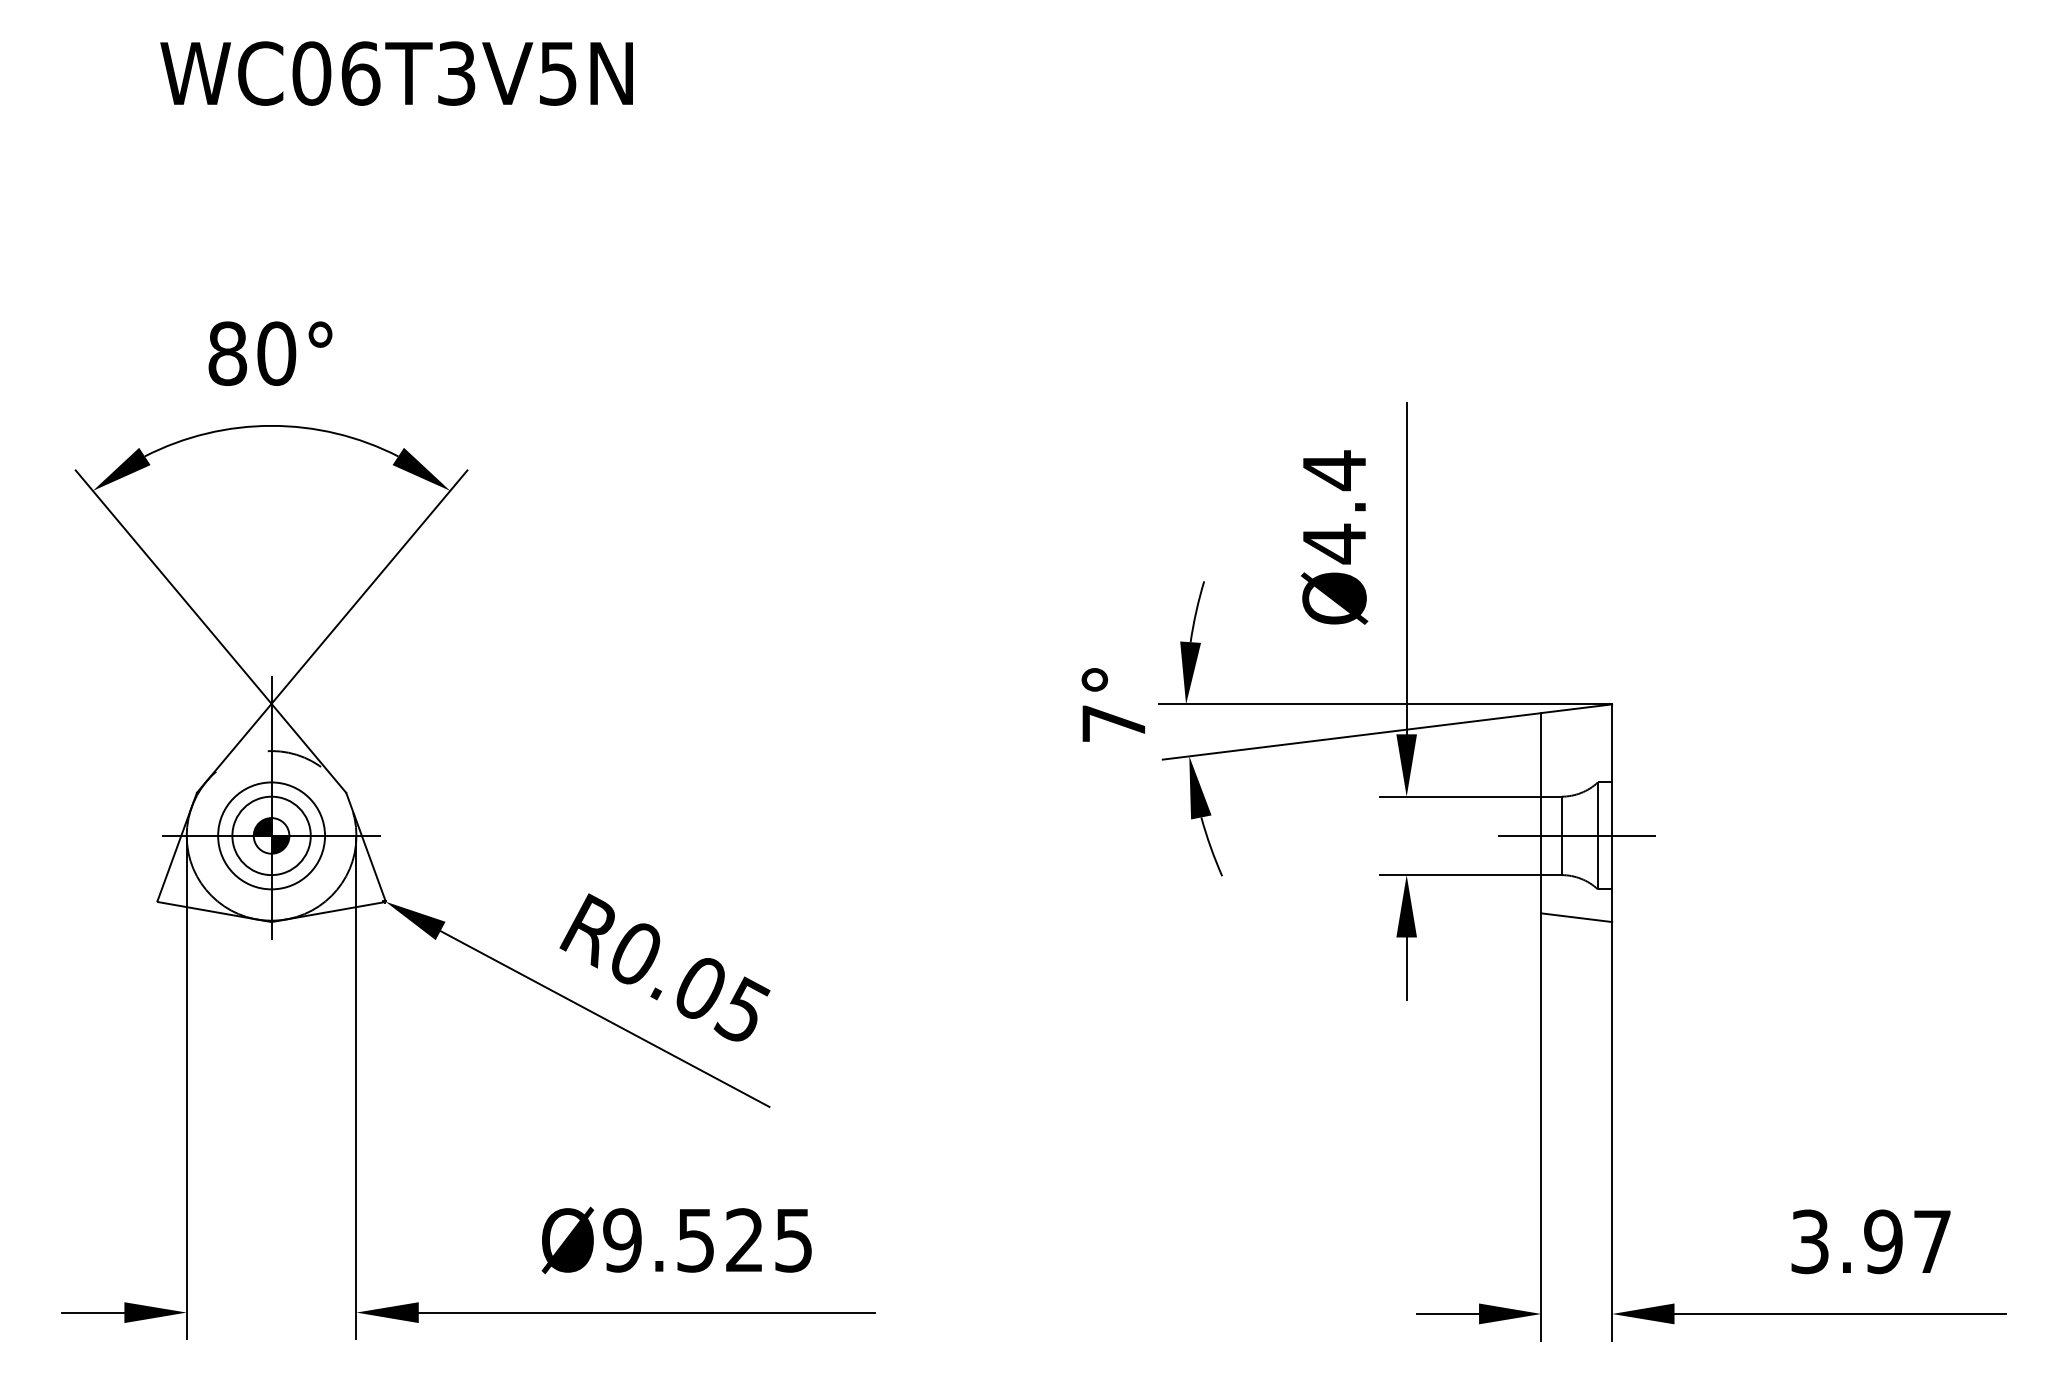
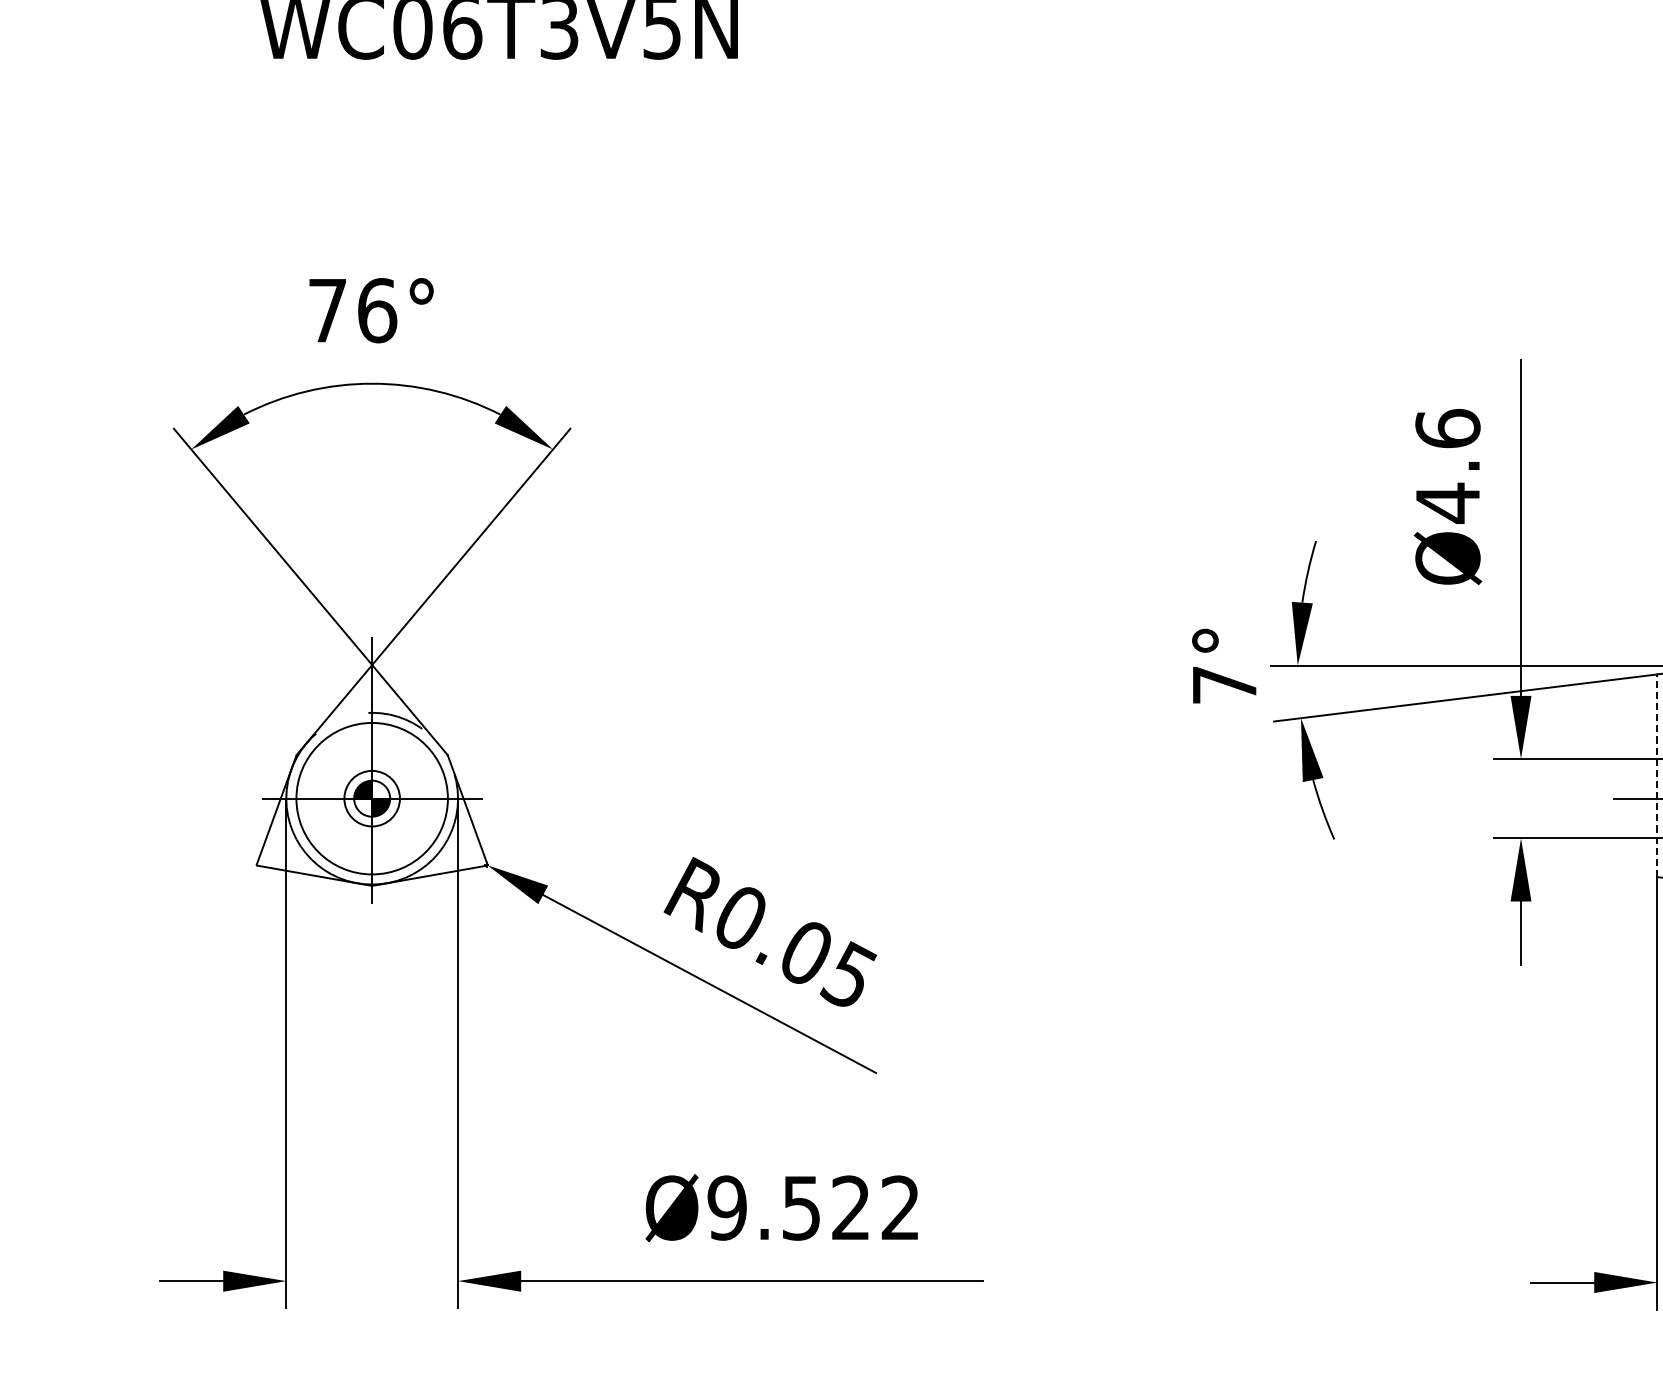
text: (252, 353) -> (352, 310), 80° -> 76°
text: (1334, 470) -> (1447, 428), Ø4.4 -> Ø4.6
line: (1541, 812) -> (1657, 775), solid -> dashed
circle: (271, 835) -> (372, 798), size x0.7
circle: (271, 835) -> (372, 798), size x1.4
text: (793, 1240) -> (900, 1208), Ø9.525 -> Ø9.522

